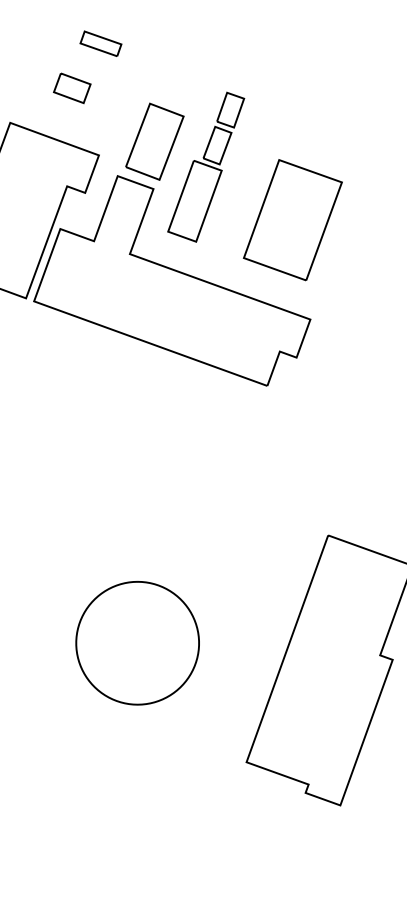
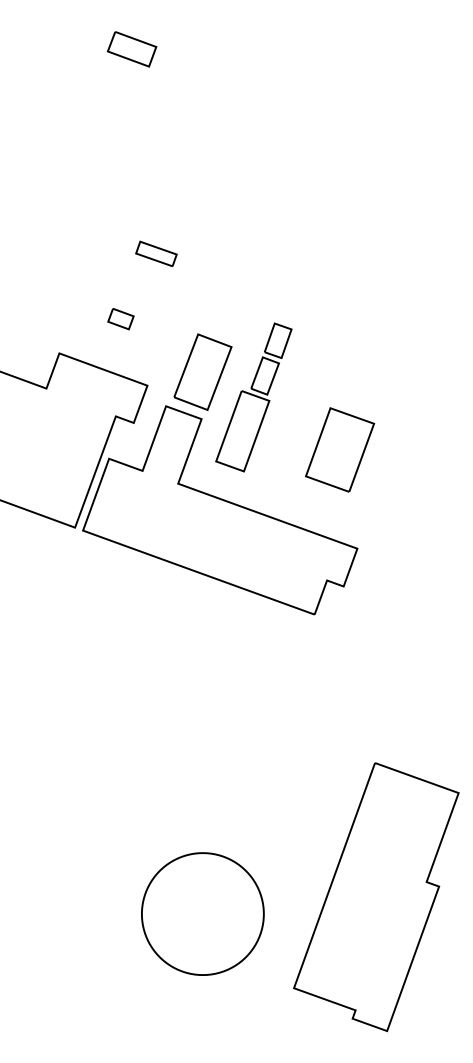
part: (101, 43) -> (156, 253), moved
part: (71, 87) -> (120, 318), size x0.7
part: (292, 219) -> (339, 449), size x0.7
part: (137, 642) -> (202, 913), moved

